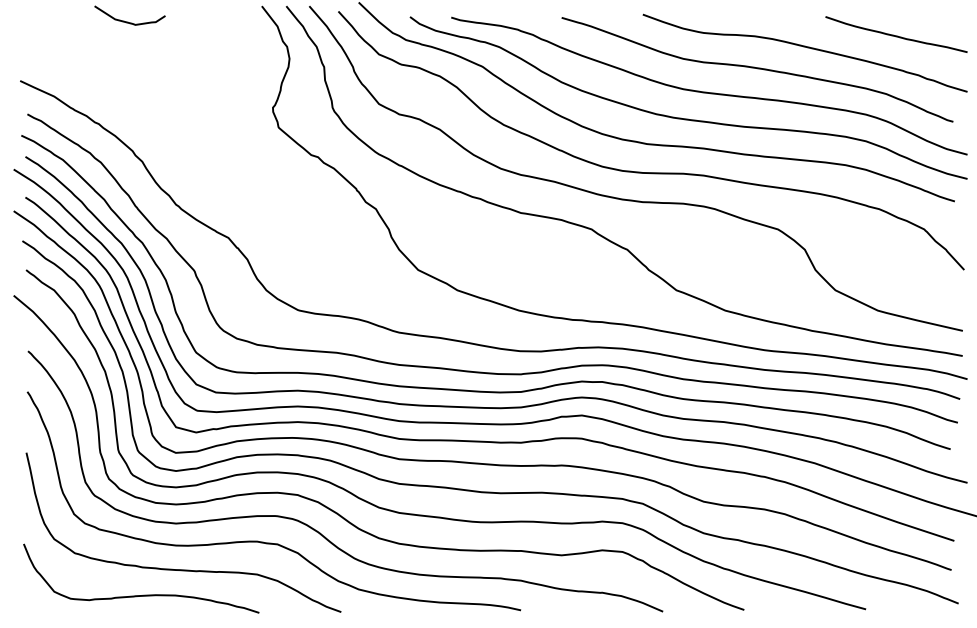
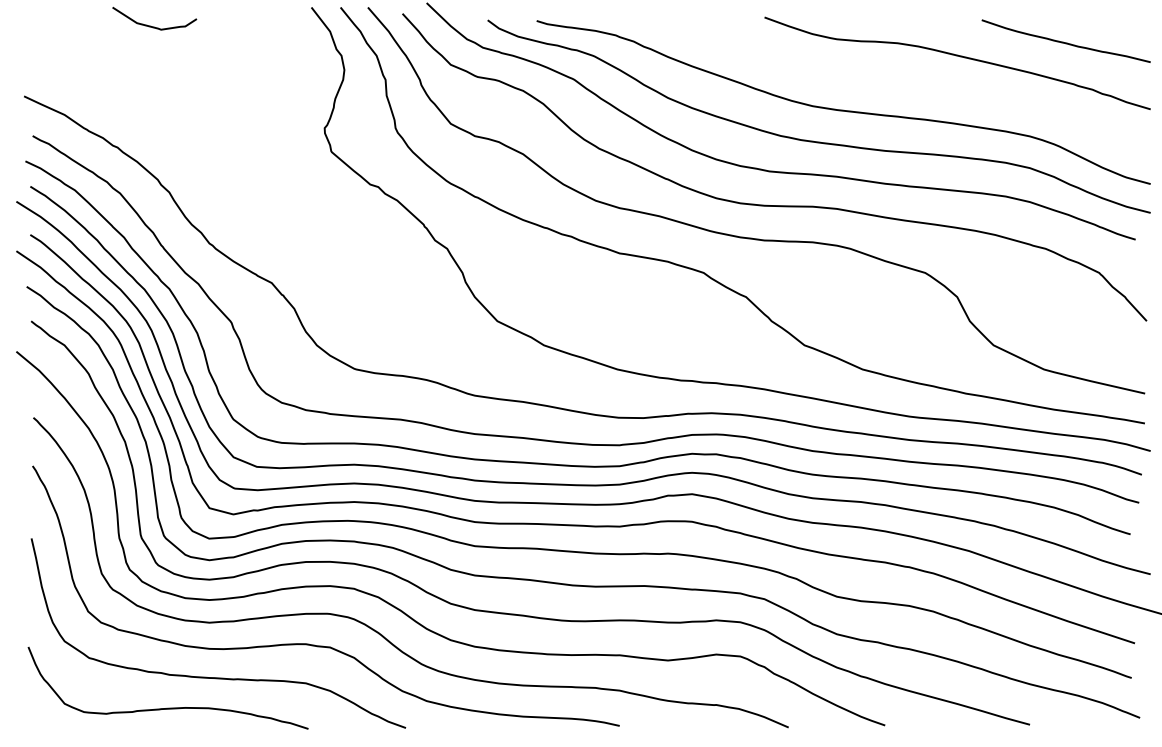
curve: (757, 69) -> (900, 82), removed

